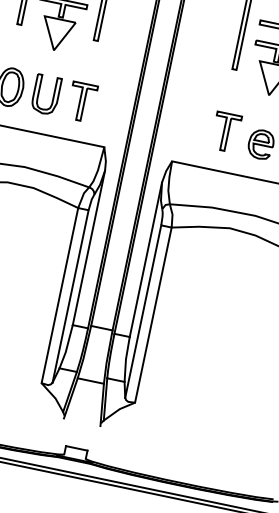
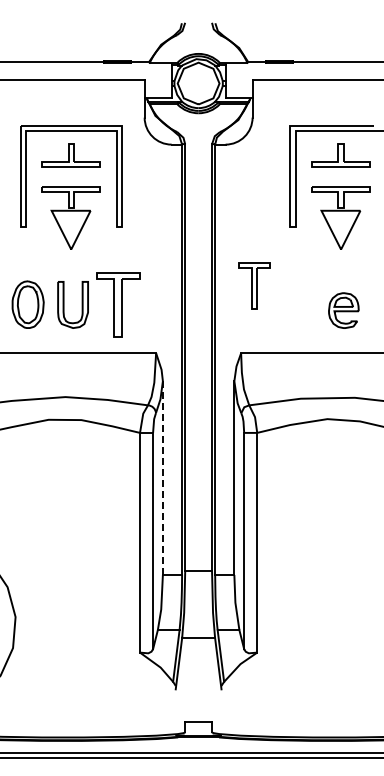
part: (81, 101) -> (117, 304), size x1.4
part: (225, 132) -> (254, 285), moved
line: (88, 248) -> (162, 478), solid -> dashed

